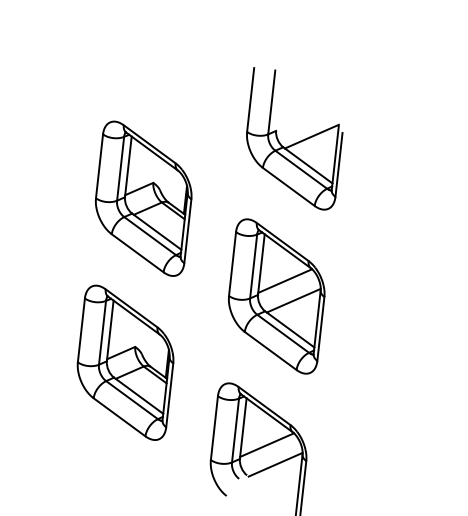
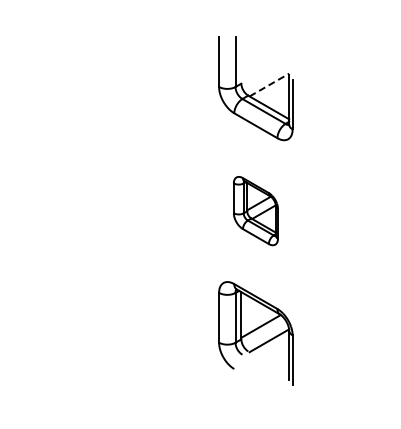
line: (311, 137) -> (269, 85), solid -> dashed
part: (142, 199) -> (144, 147), removed
part: (276, 295) -> (255, 210), size x0.6
part: (124, 362) -> (144, 274), removed

